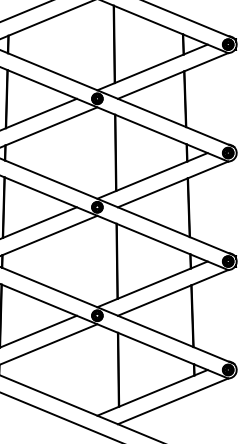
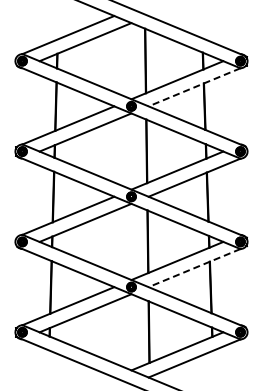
line: (173, 76) -> (194, 87), solid -> dashed
line: (173, 293) -> (194, 268), solid -> dashed

